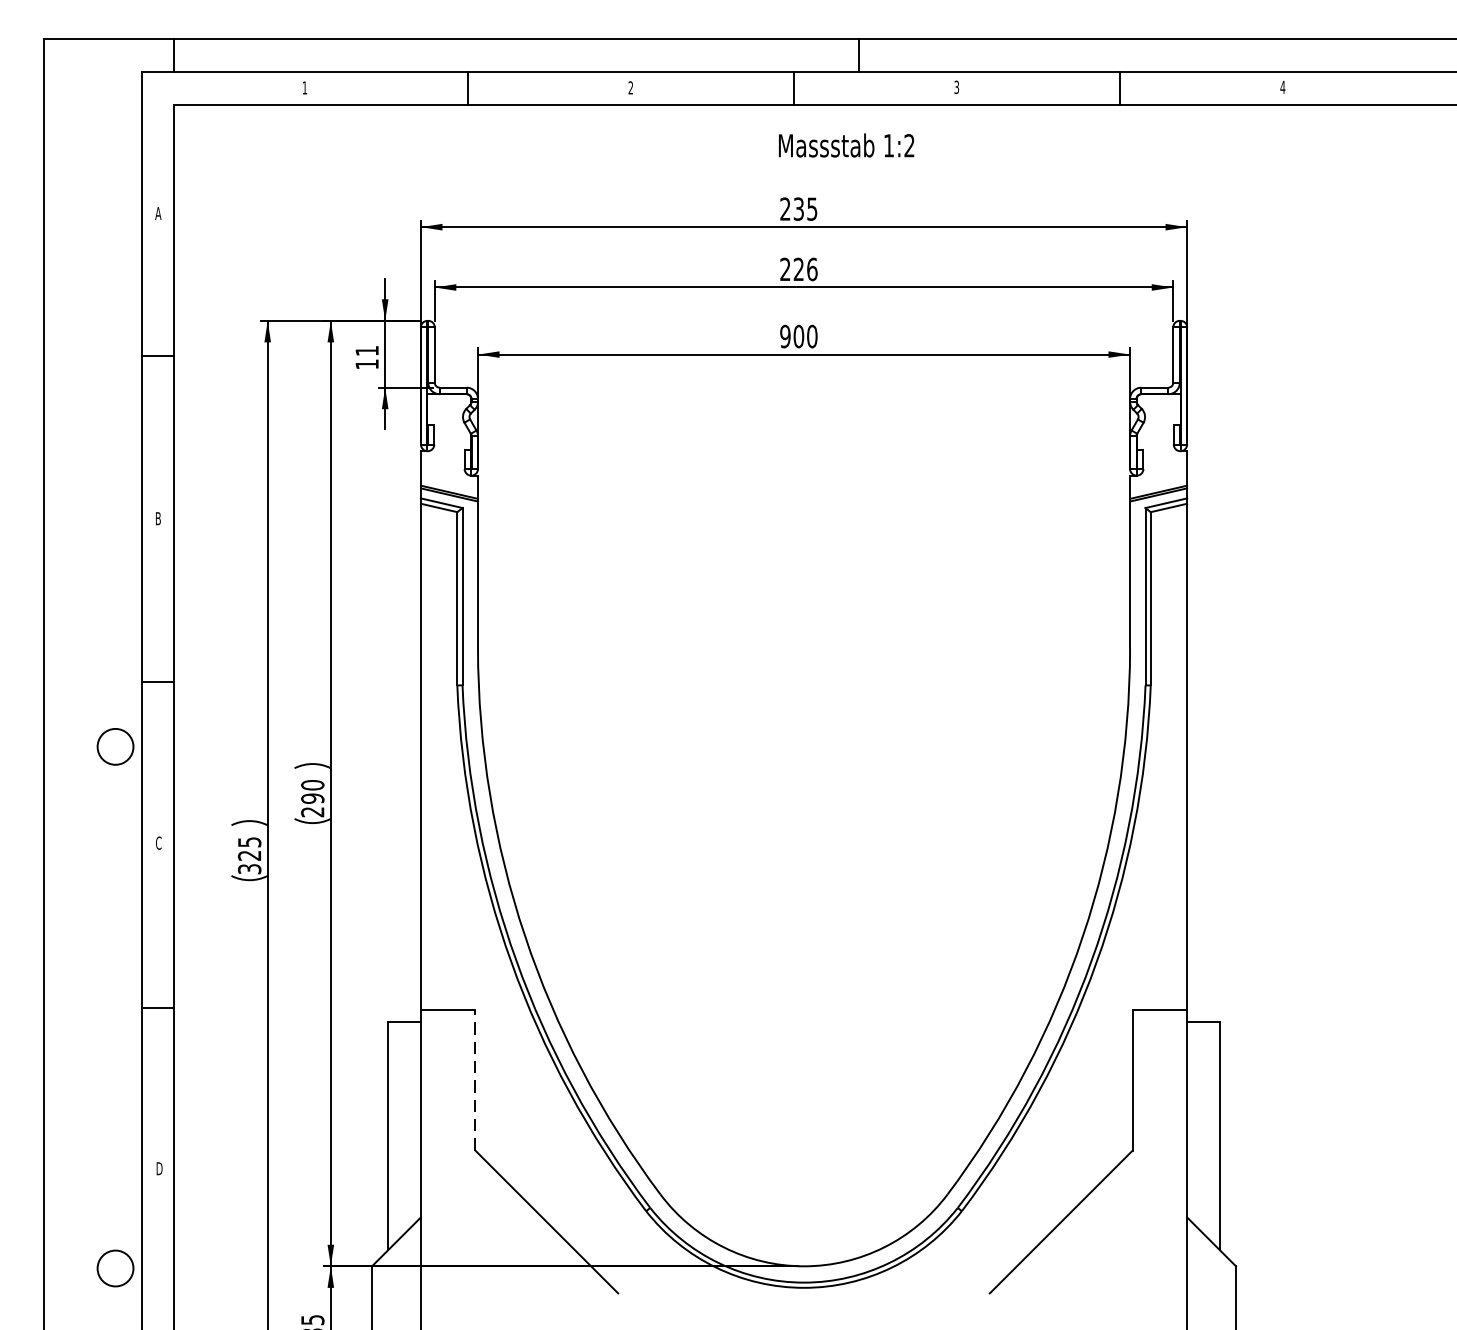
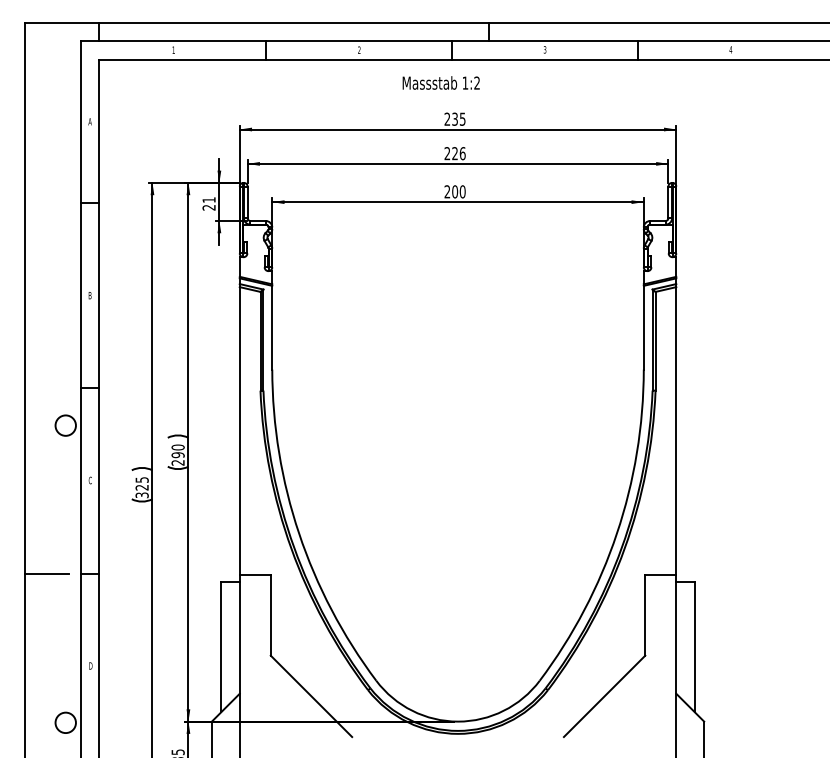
text: (845, 144) -> (440, 82), moved
text: (785, 335) -> (447, 191), 900 -> 200
text: (366, 364) -> (208, 207), 11 -> 21
line: (81, 1008) -> (46, 574), added
line: (474, 1080) -> (270, 615), dashed -> solid

